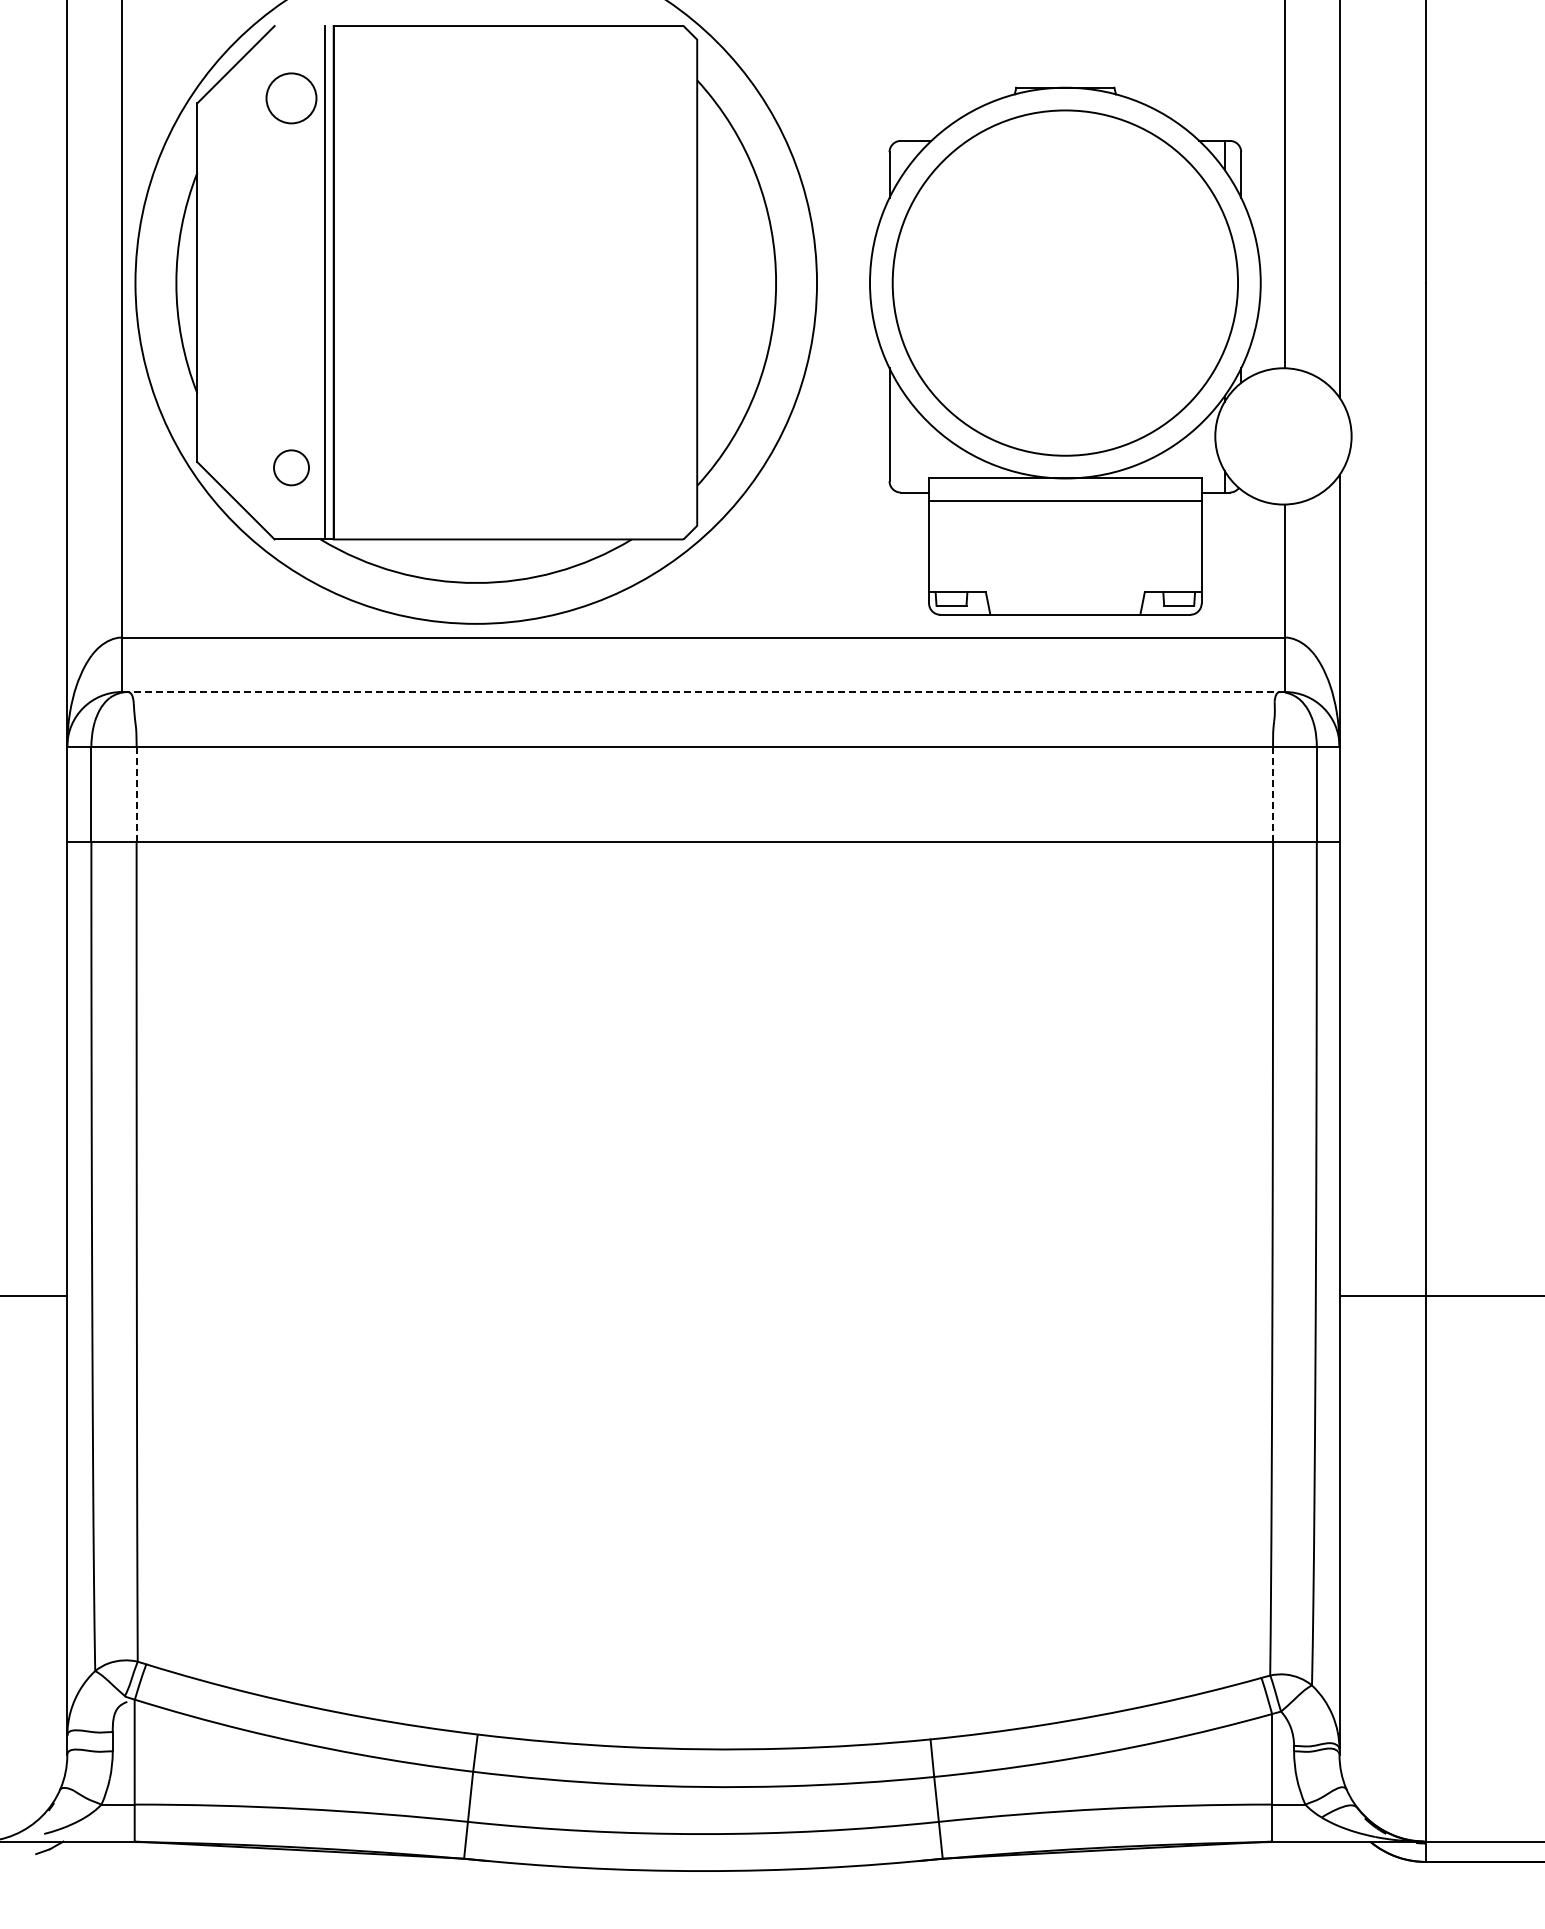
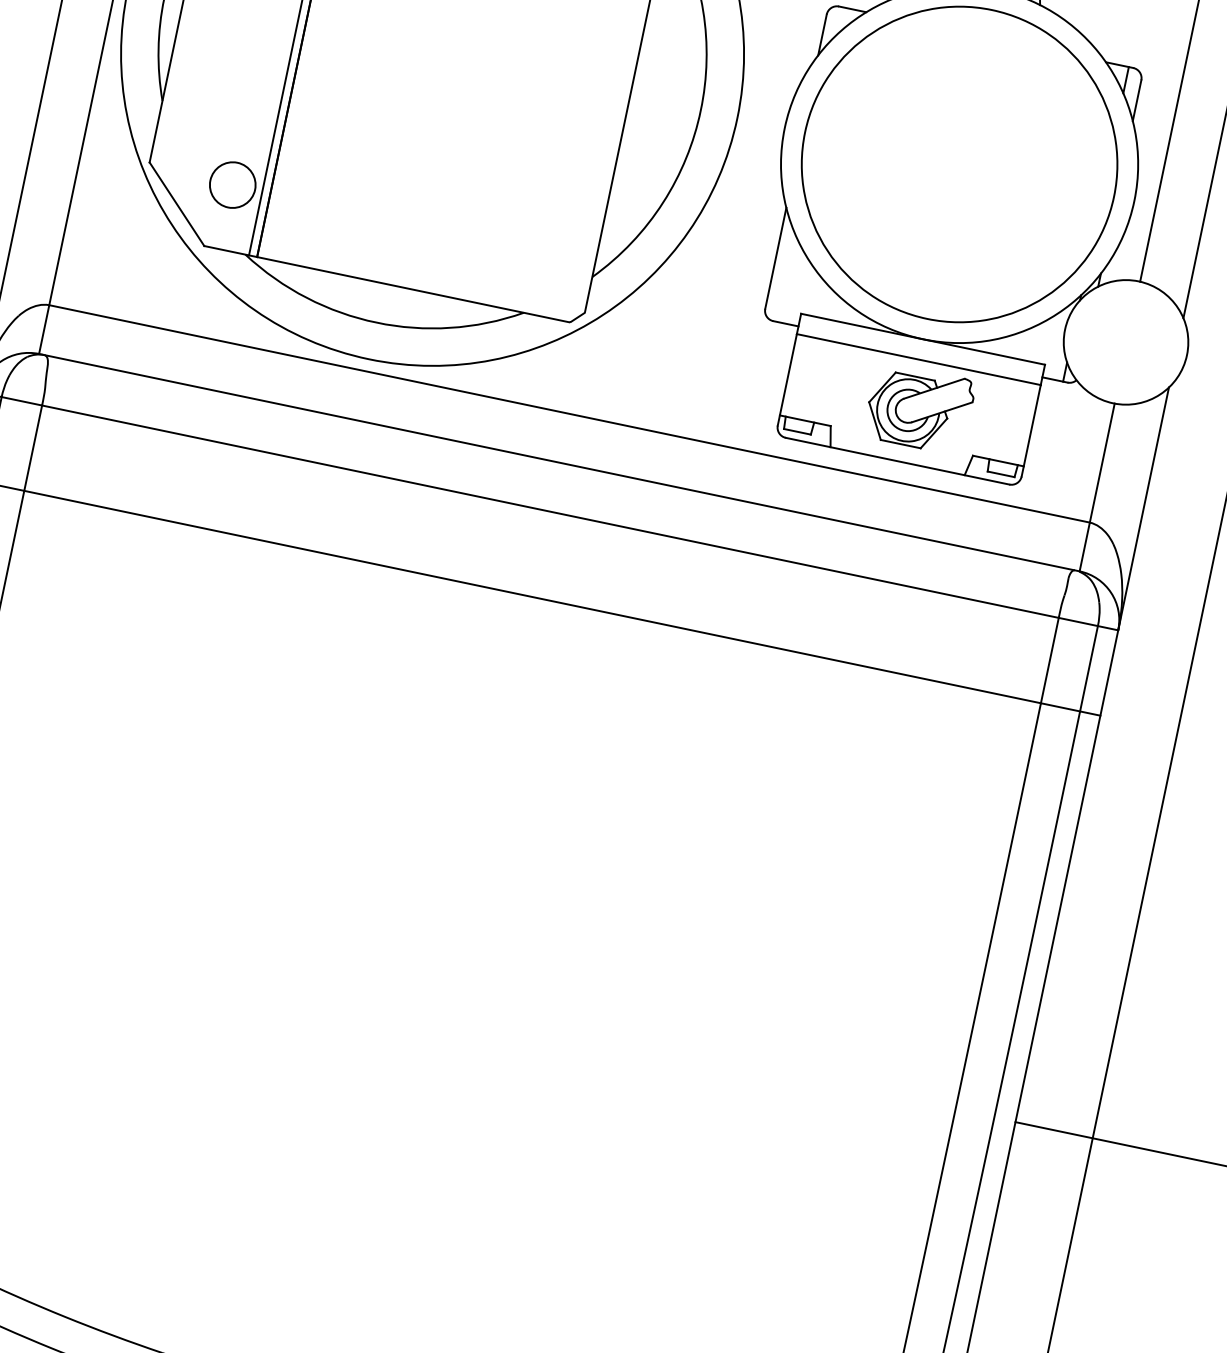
circle: (291, 467) -> (232, 184), size x1.43
part: (1076, 553) -> (919, 408), added
line: (703, 692) -> (559, 463), dashed -> solid
line: (136, 794) -> (33, 448), dashed -> solid
line: (1273, 794) -> (1050, 660), dashed -> solid

